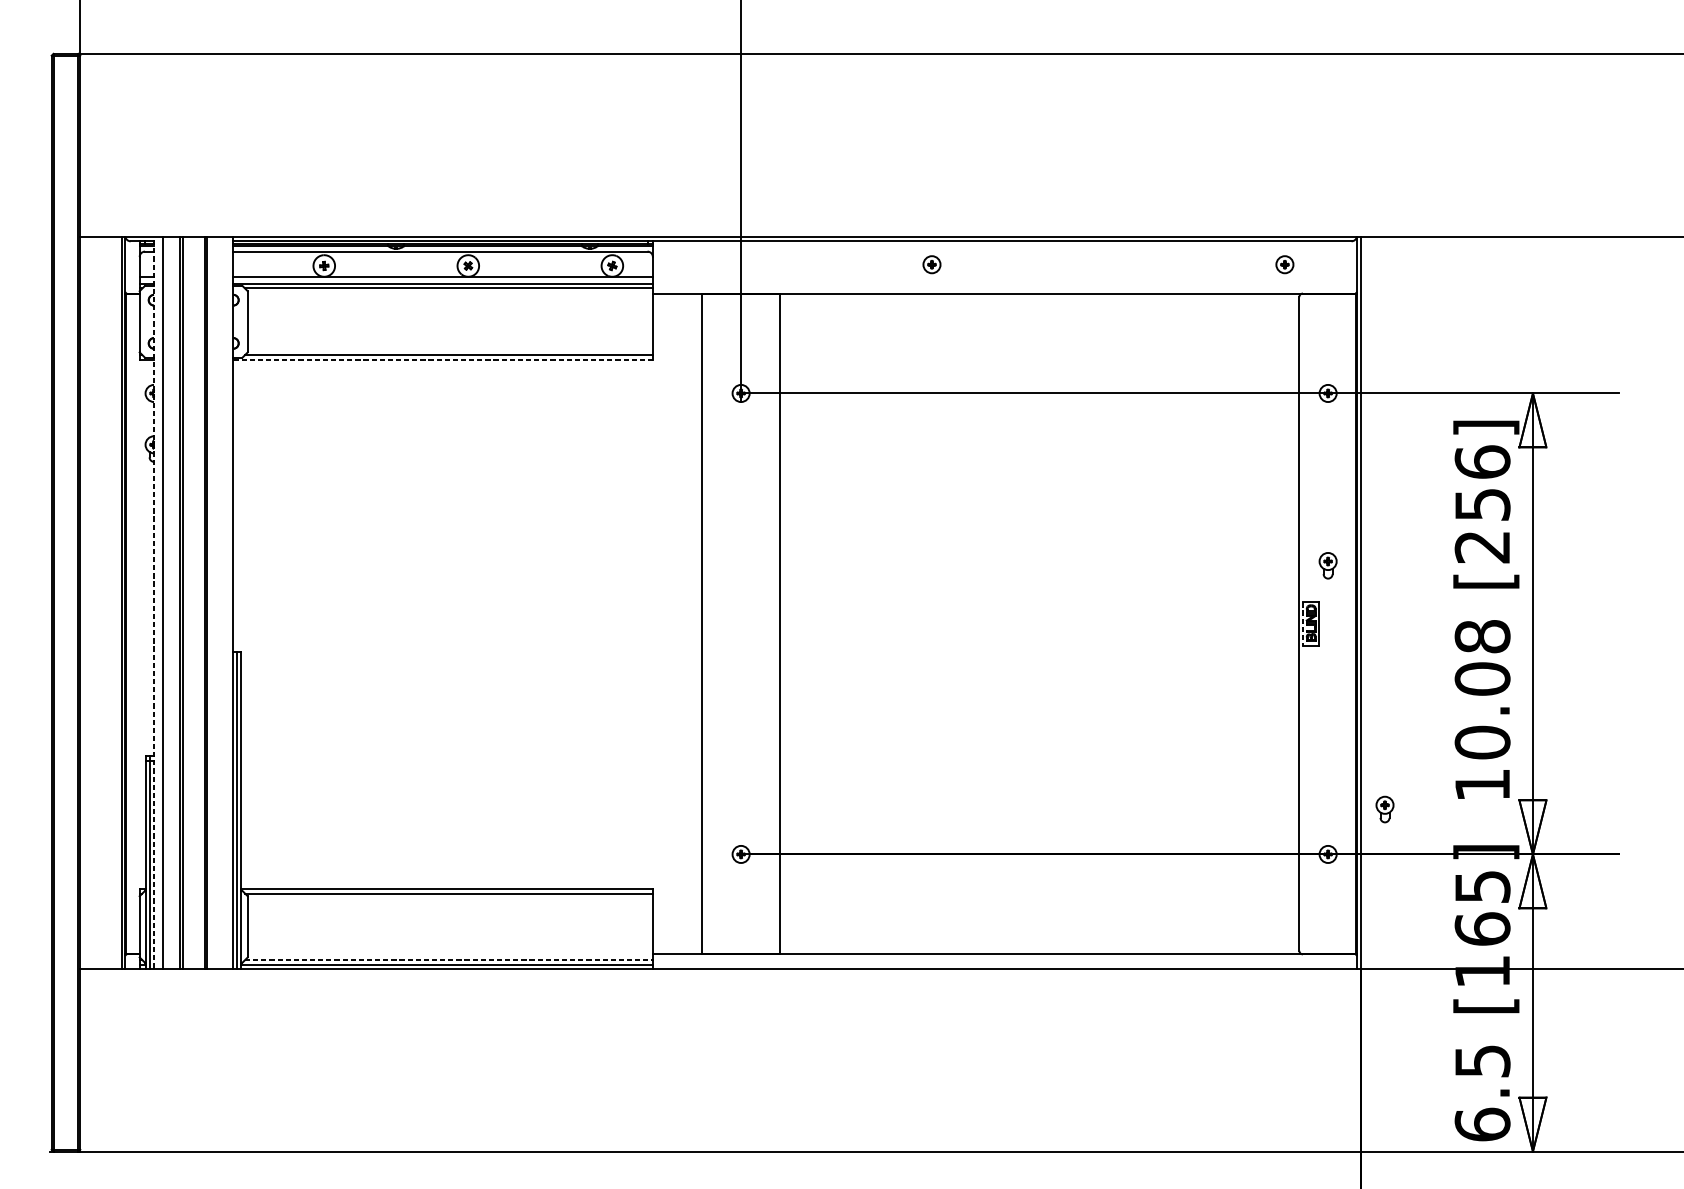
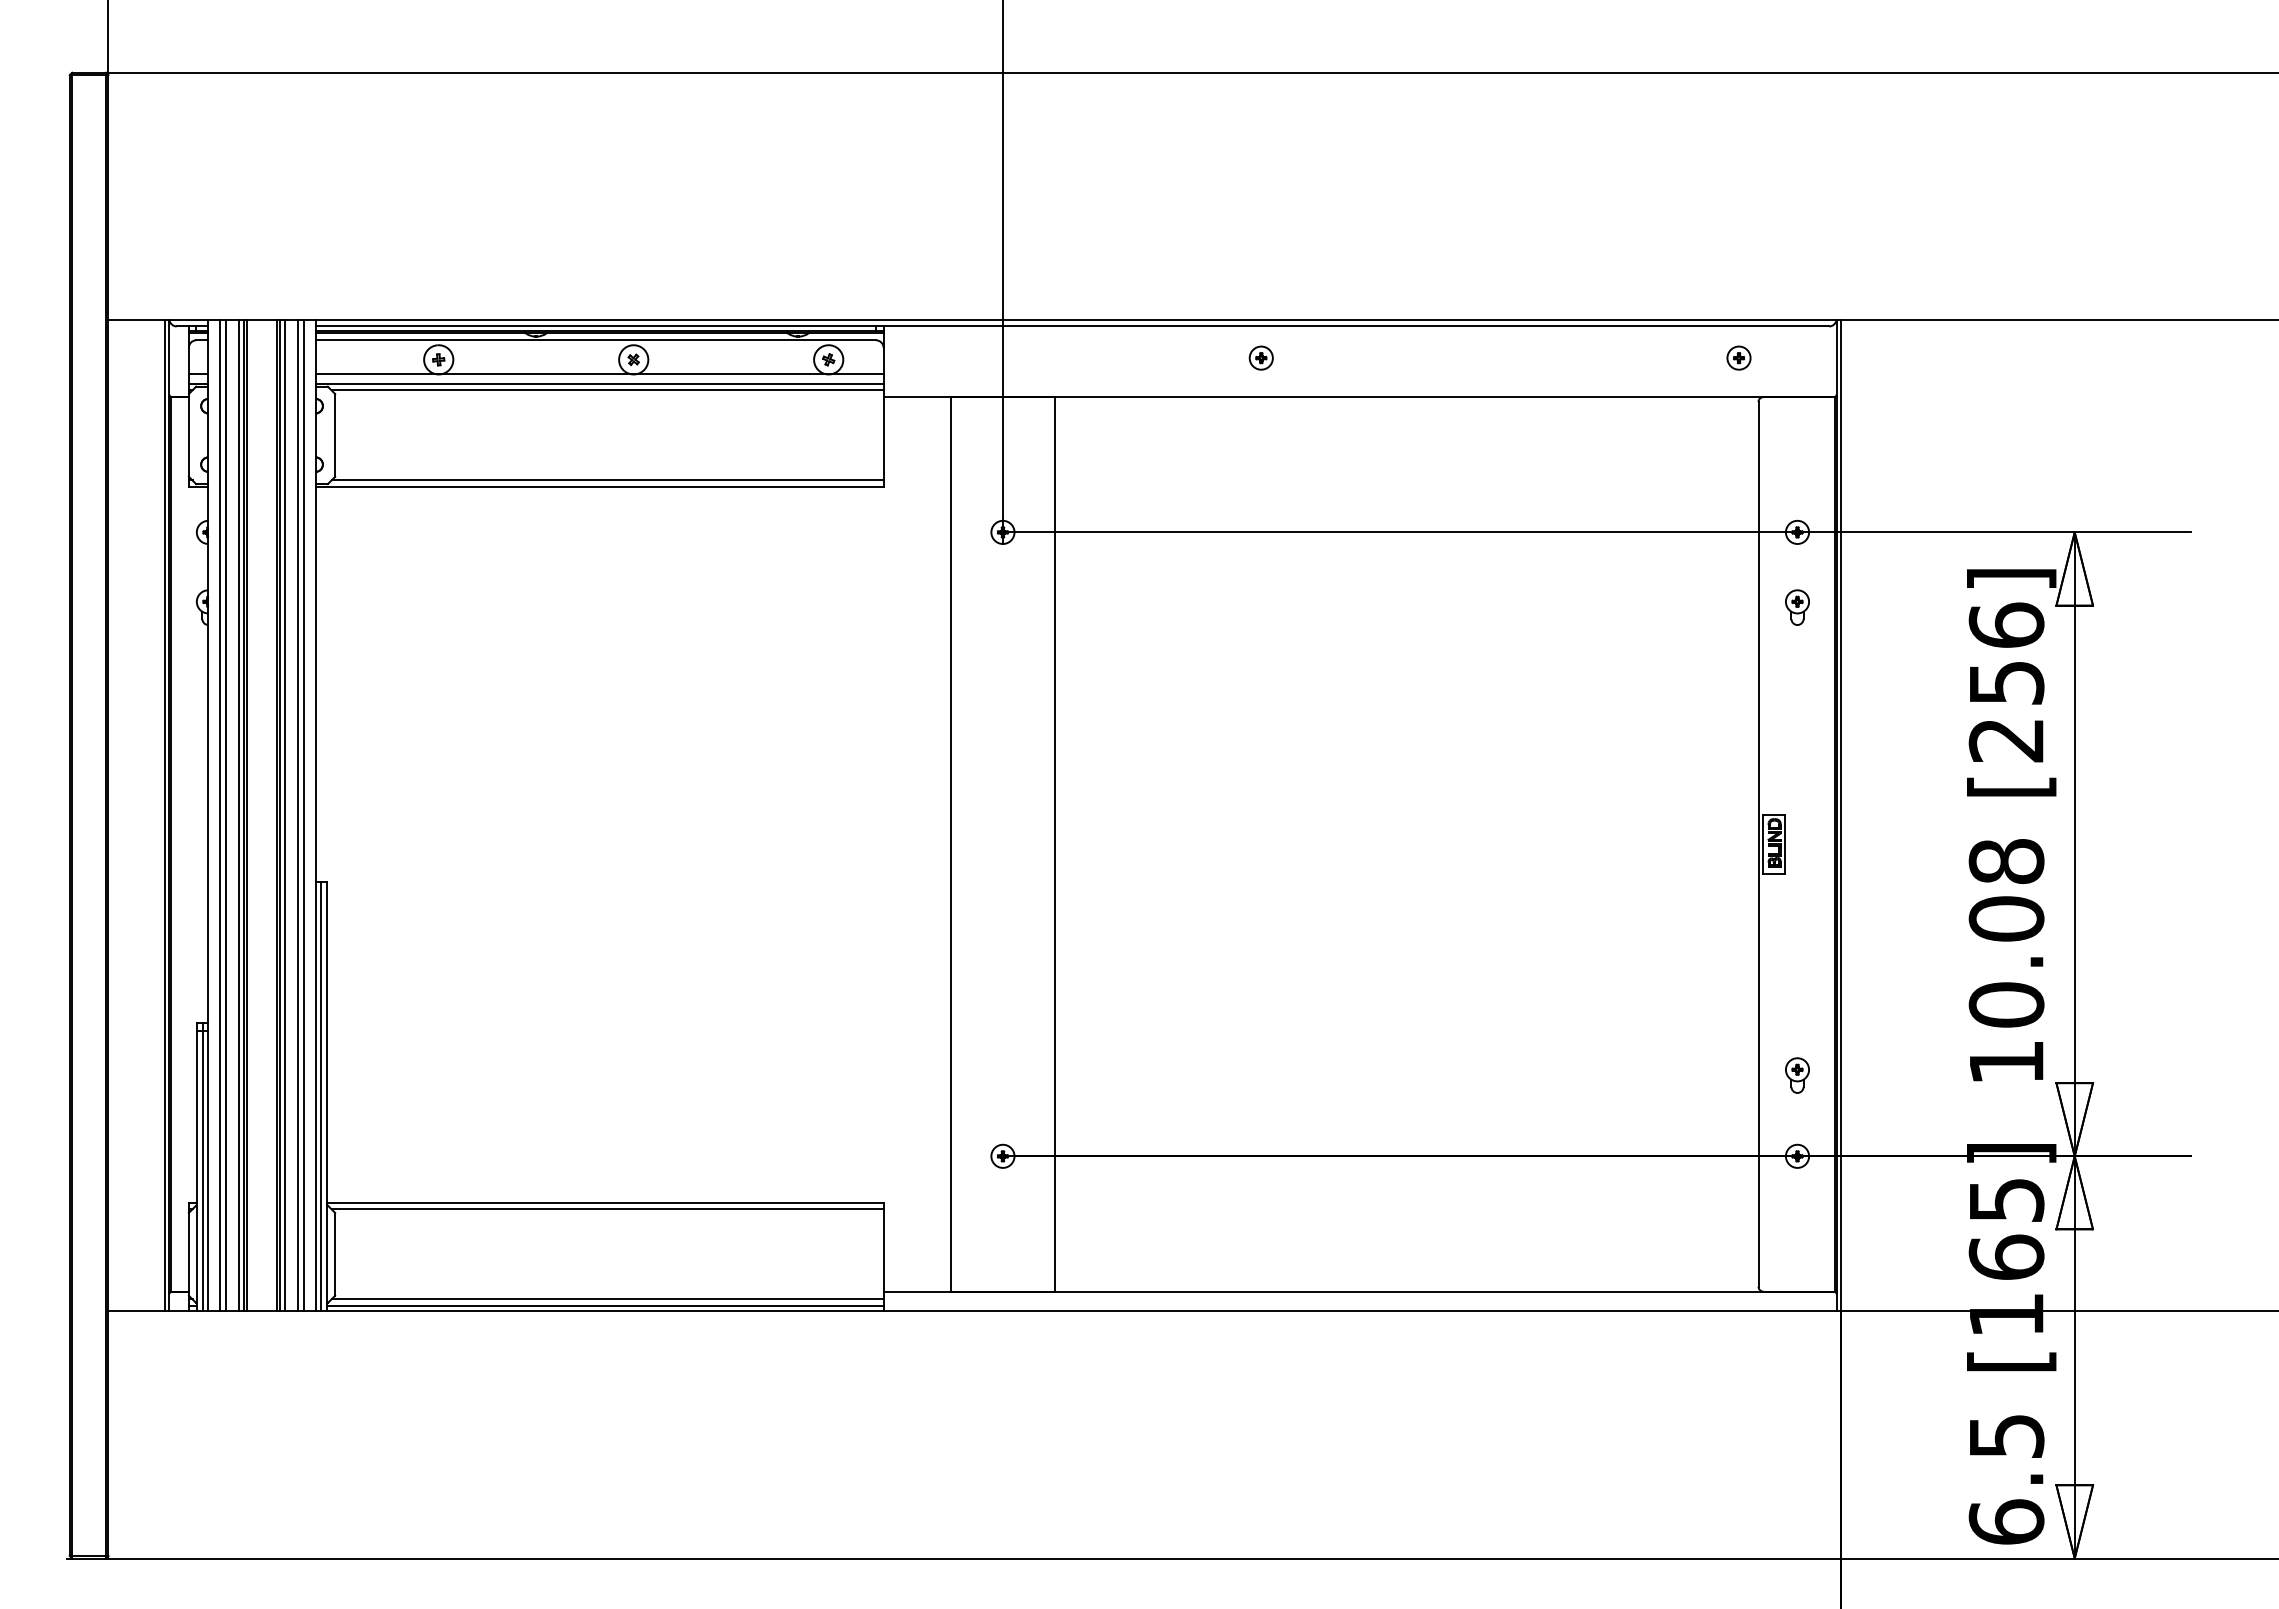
line: (443, 359) -> (599, 486), dashed -> solid
part: (1328, 565) -> (1797, 607), moved
line: (154, 602) -> (208, 815), dashed -> solid
line: (167, 602) -> (226, 815), added
line: (177, 602) -> (239, 815), added
line: (210, 602) -> (284, 815), added
line: (219, 602) -> (297, 815), added
line: (224, 602) -> (303, 815), added
line: (1303, 624) -> (1763, 844), dashed -> solid
part: (1385, 809) -> (1797, 1075), moved
line: (449, 960) -> (608, 1299), dashed -> solid

